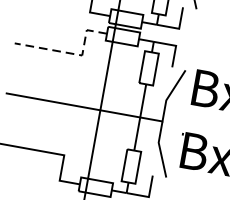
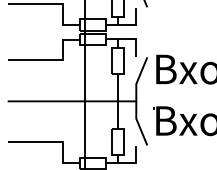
line: (73, 53) -> (55, 60), dashed -> solid

